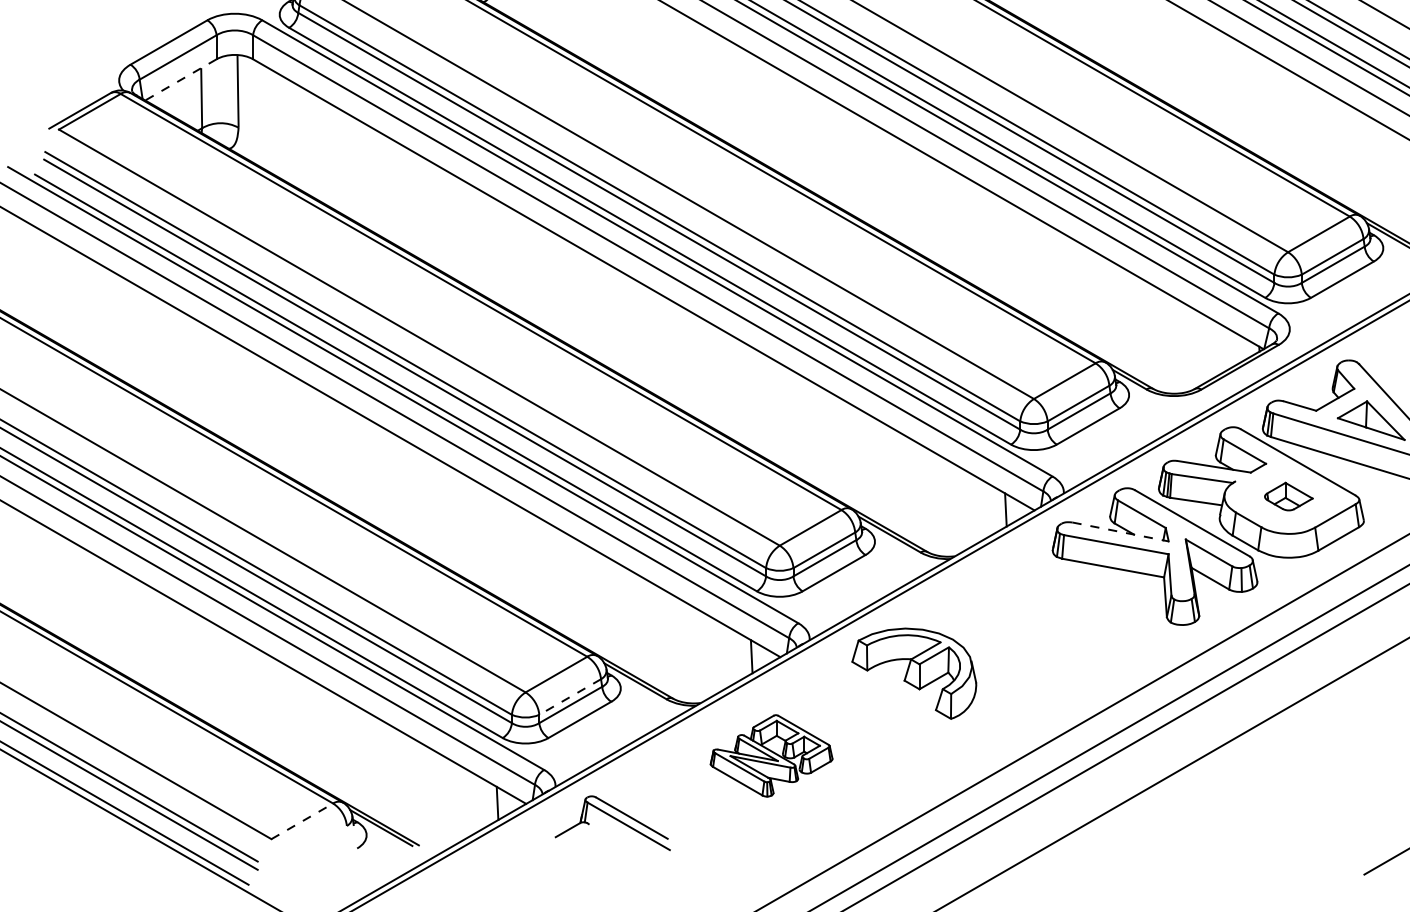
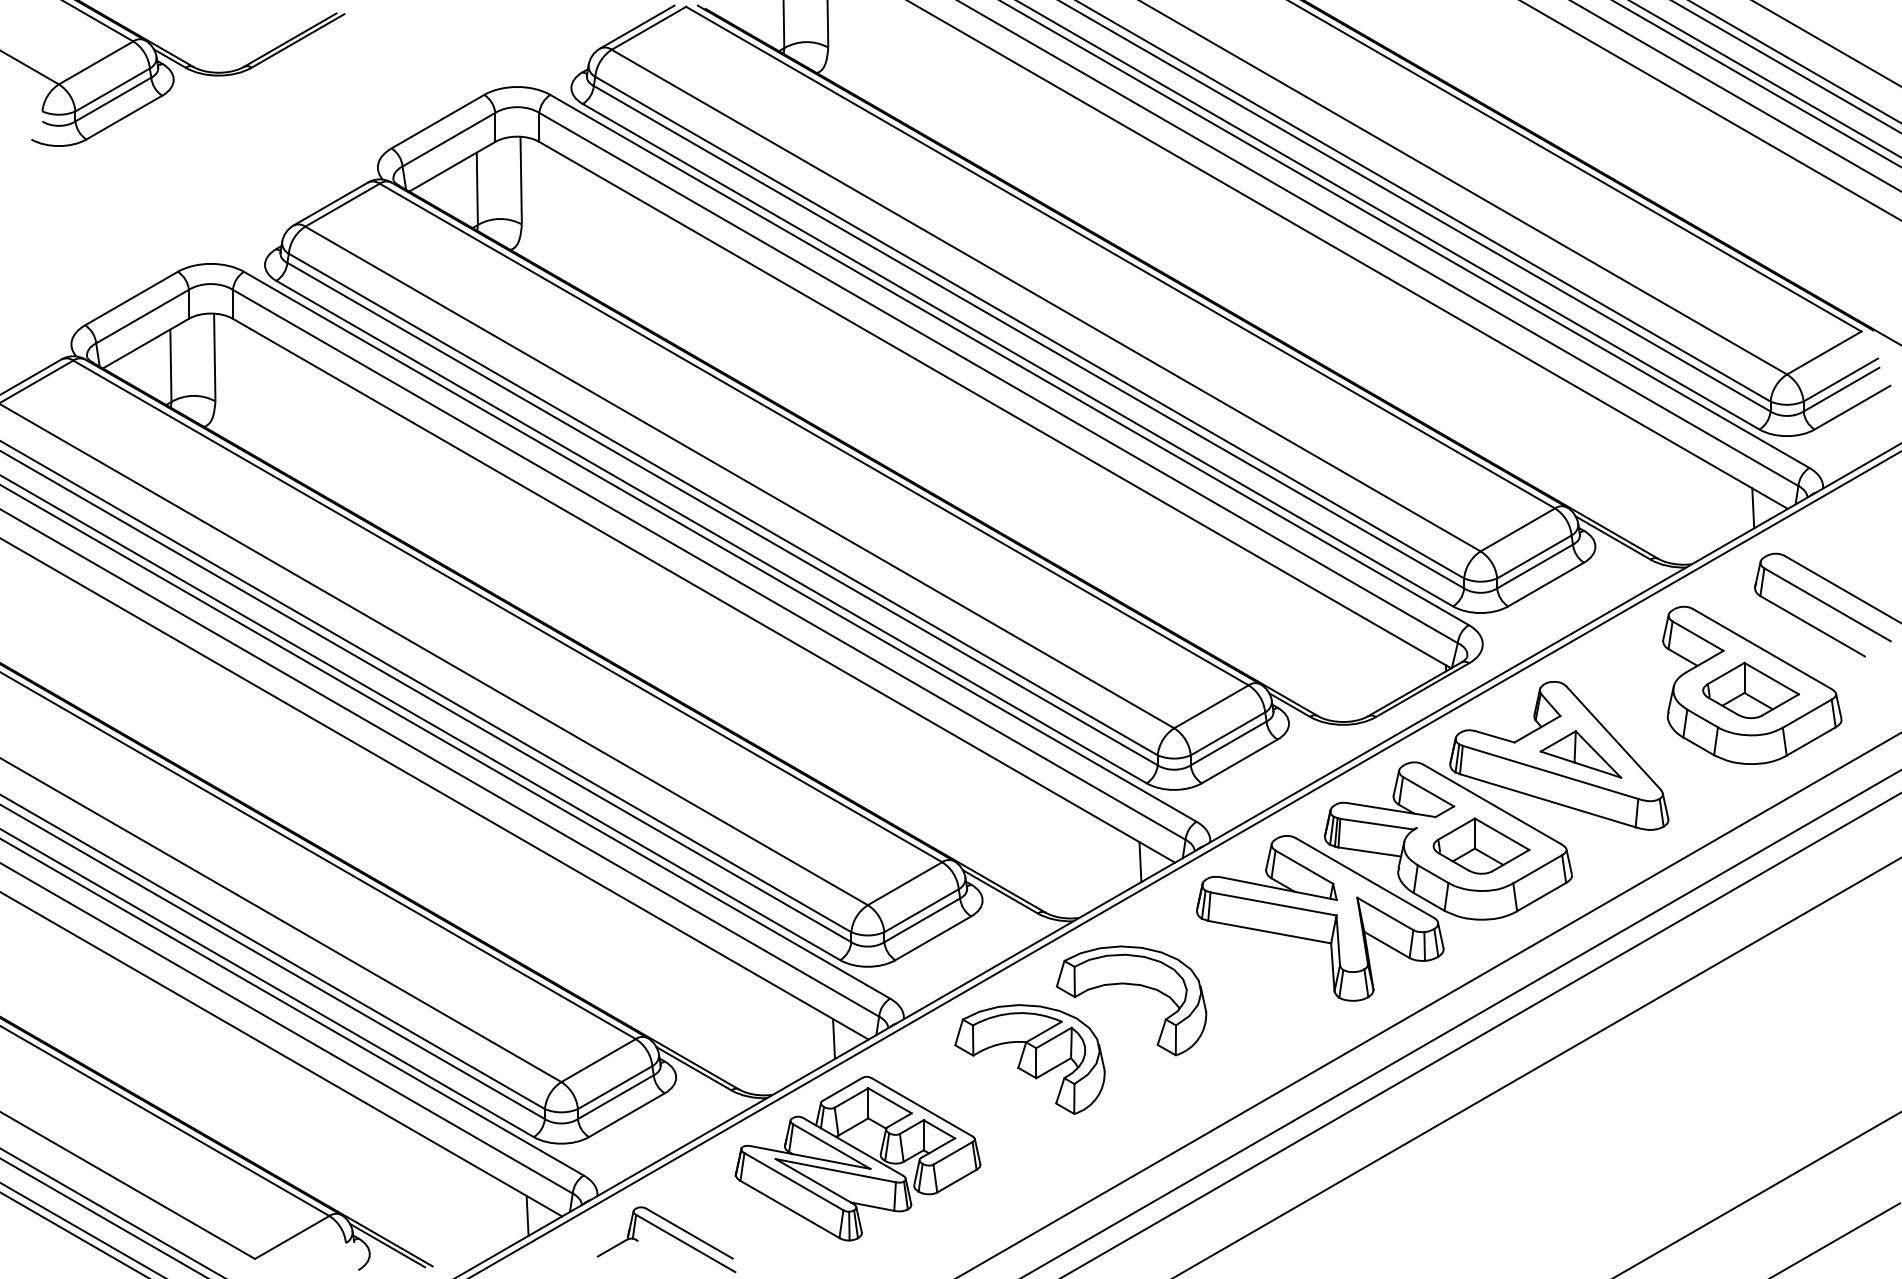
line: (180, 79) -> (145, 343), dashed -> solid
part: (1288, 496) -> (1481, 845), size x1.67
line: (1121, 531) -> (1279, 888), dashed -> solid
part: (998, 612) -> (1131, 985), added
line: (570, 696) -> (615, 1087), dashed -> solid
part: (771, 755) -> (857, 1158), size x1.67
line: (302, 821) -> (292, 1237), dashed -> solid

